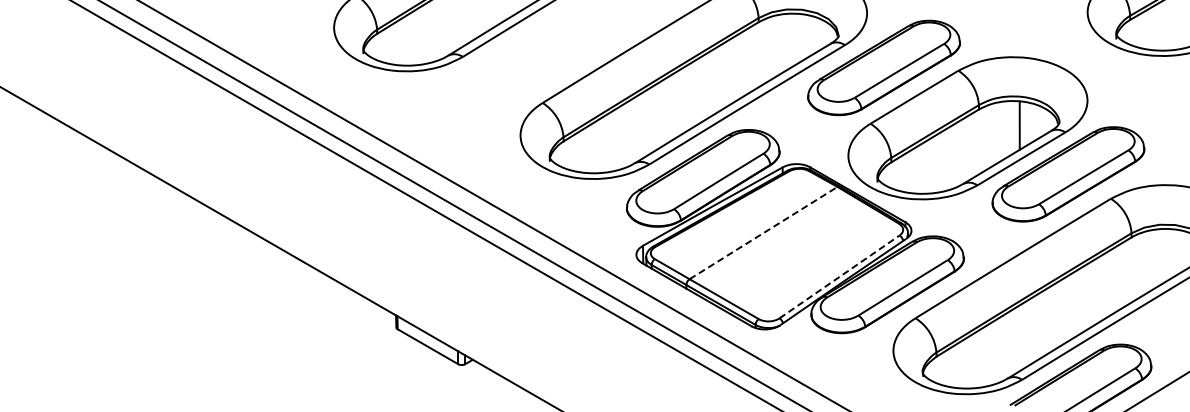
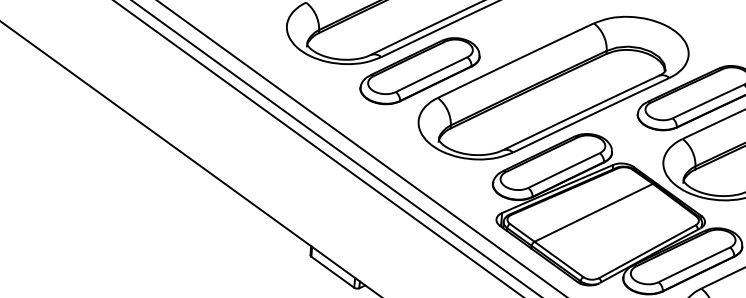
part: (515, 69) -> (420, 70), added
line: (764, 232) -> (594, 212), dashed -> solid
line: (839, 276) -> (647, 251), dashed -> solid

